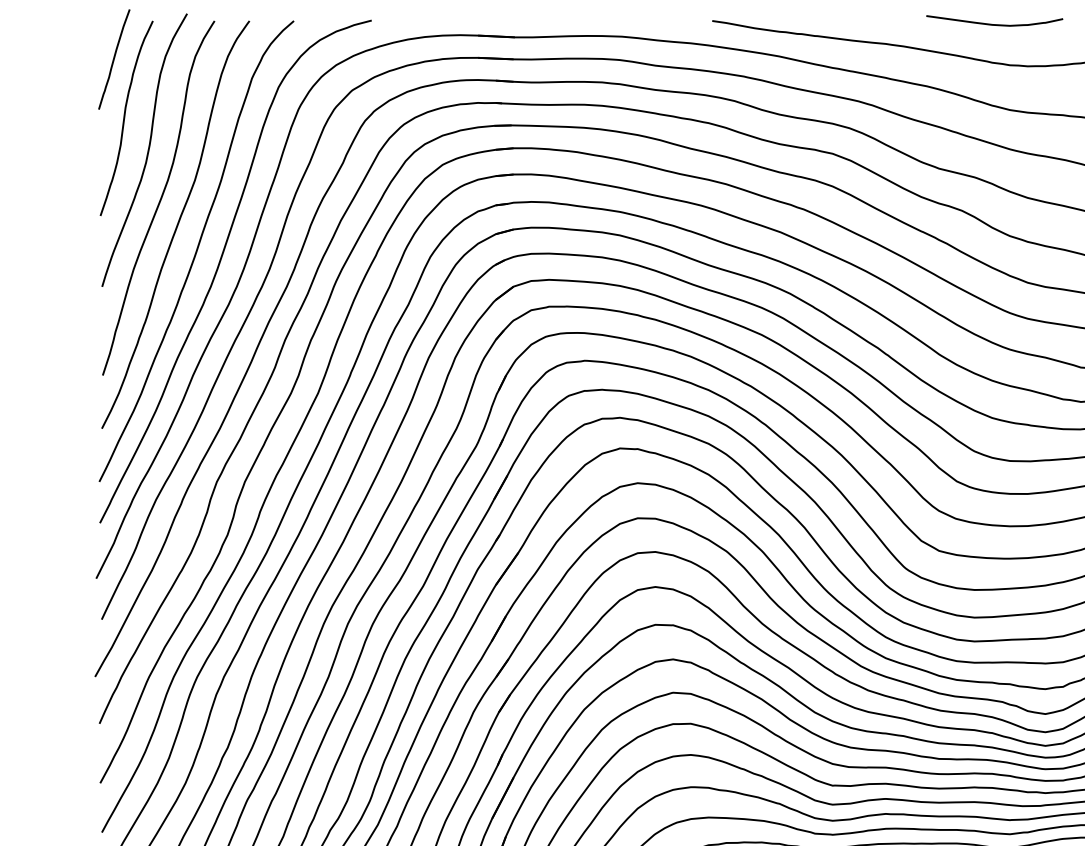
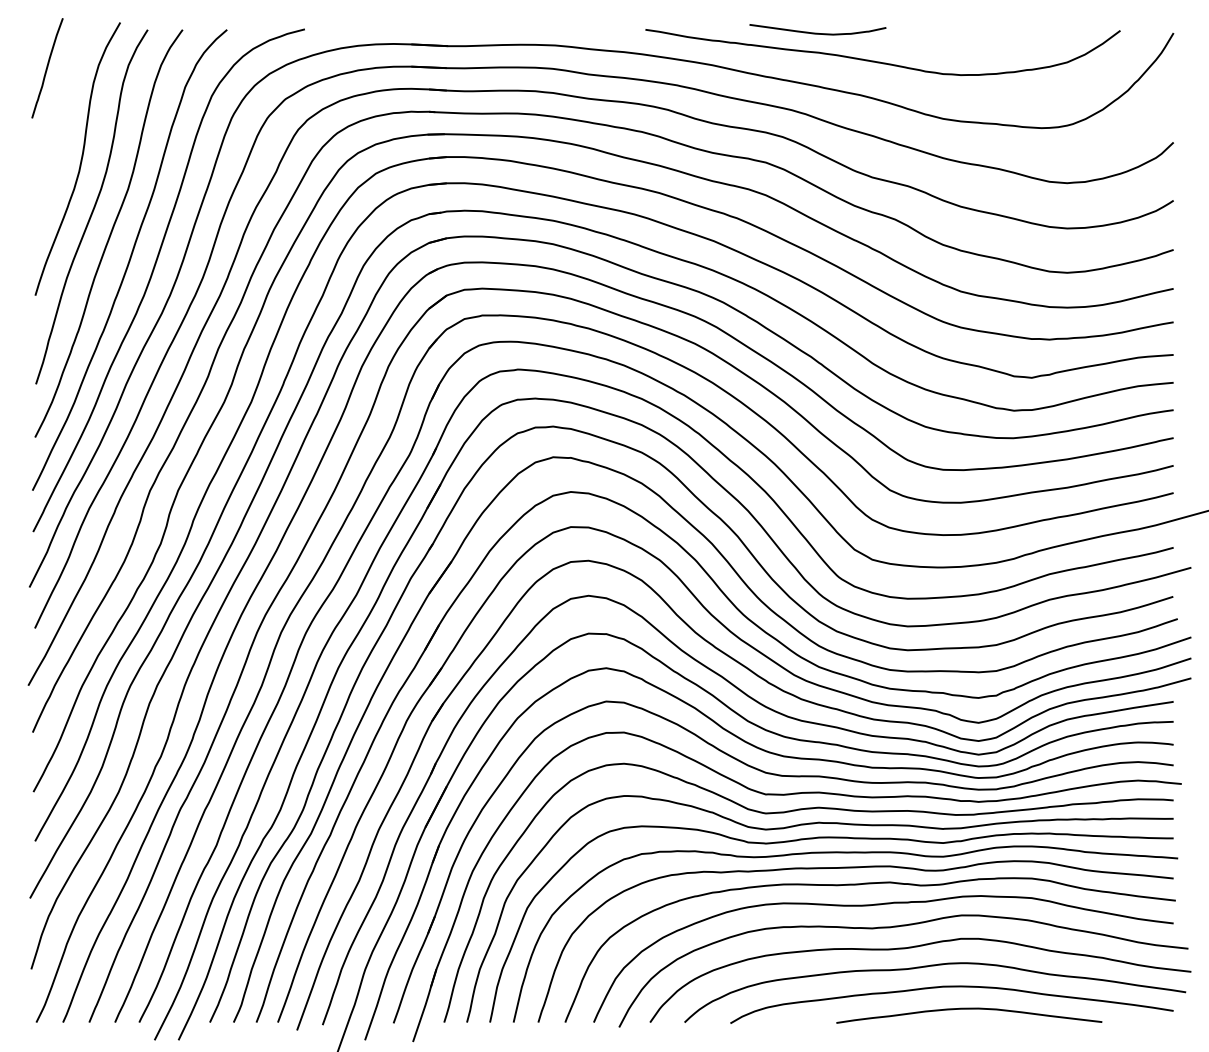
curve: (994, 23) -> (817, 32), moved
curve: (125, 117) -> (58, 126), removed

